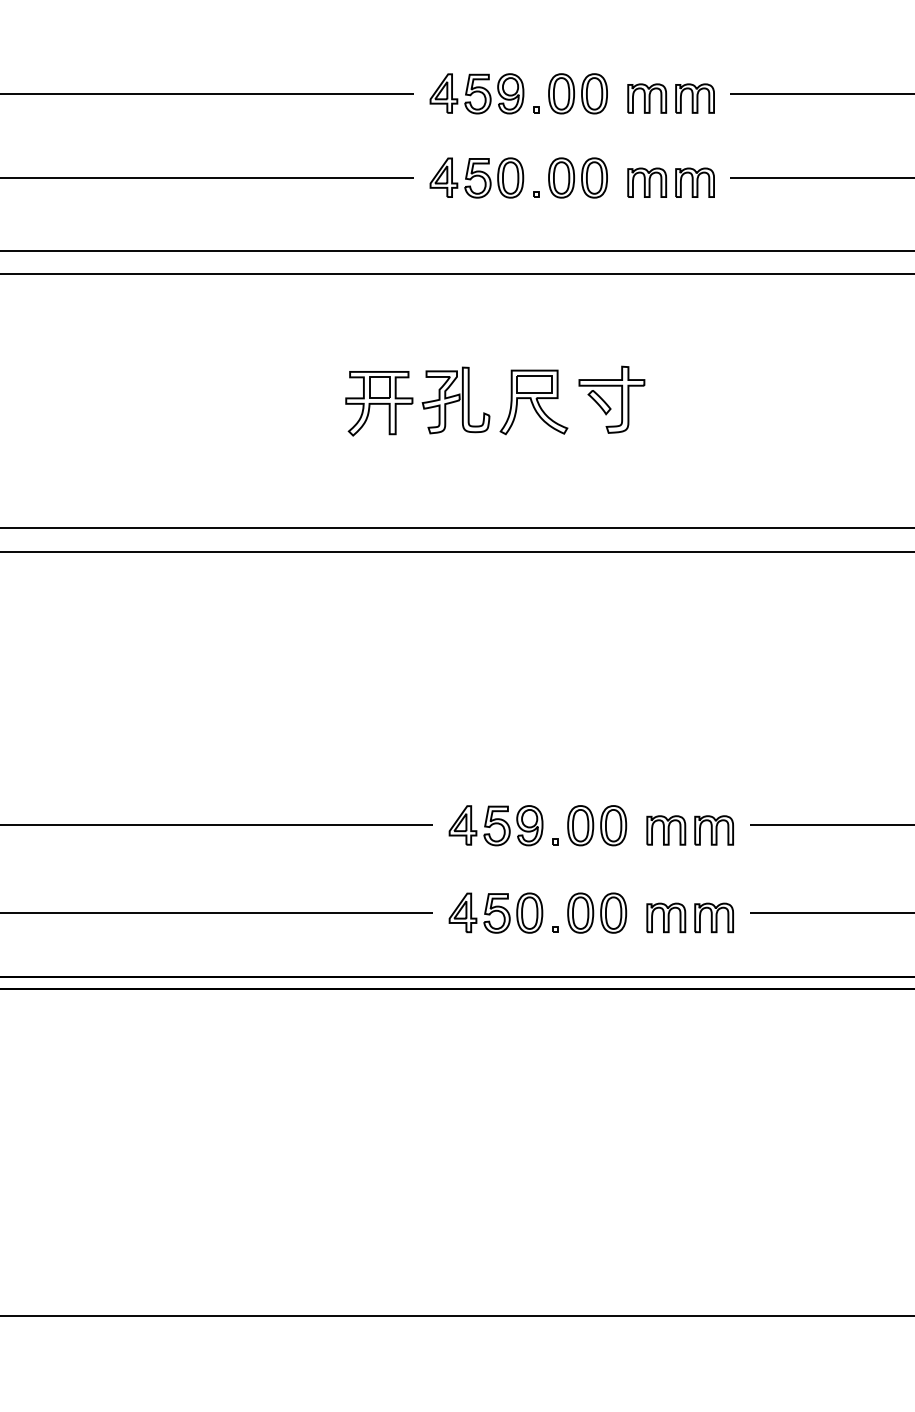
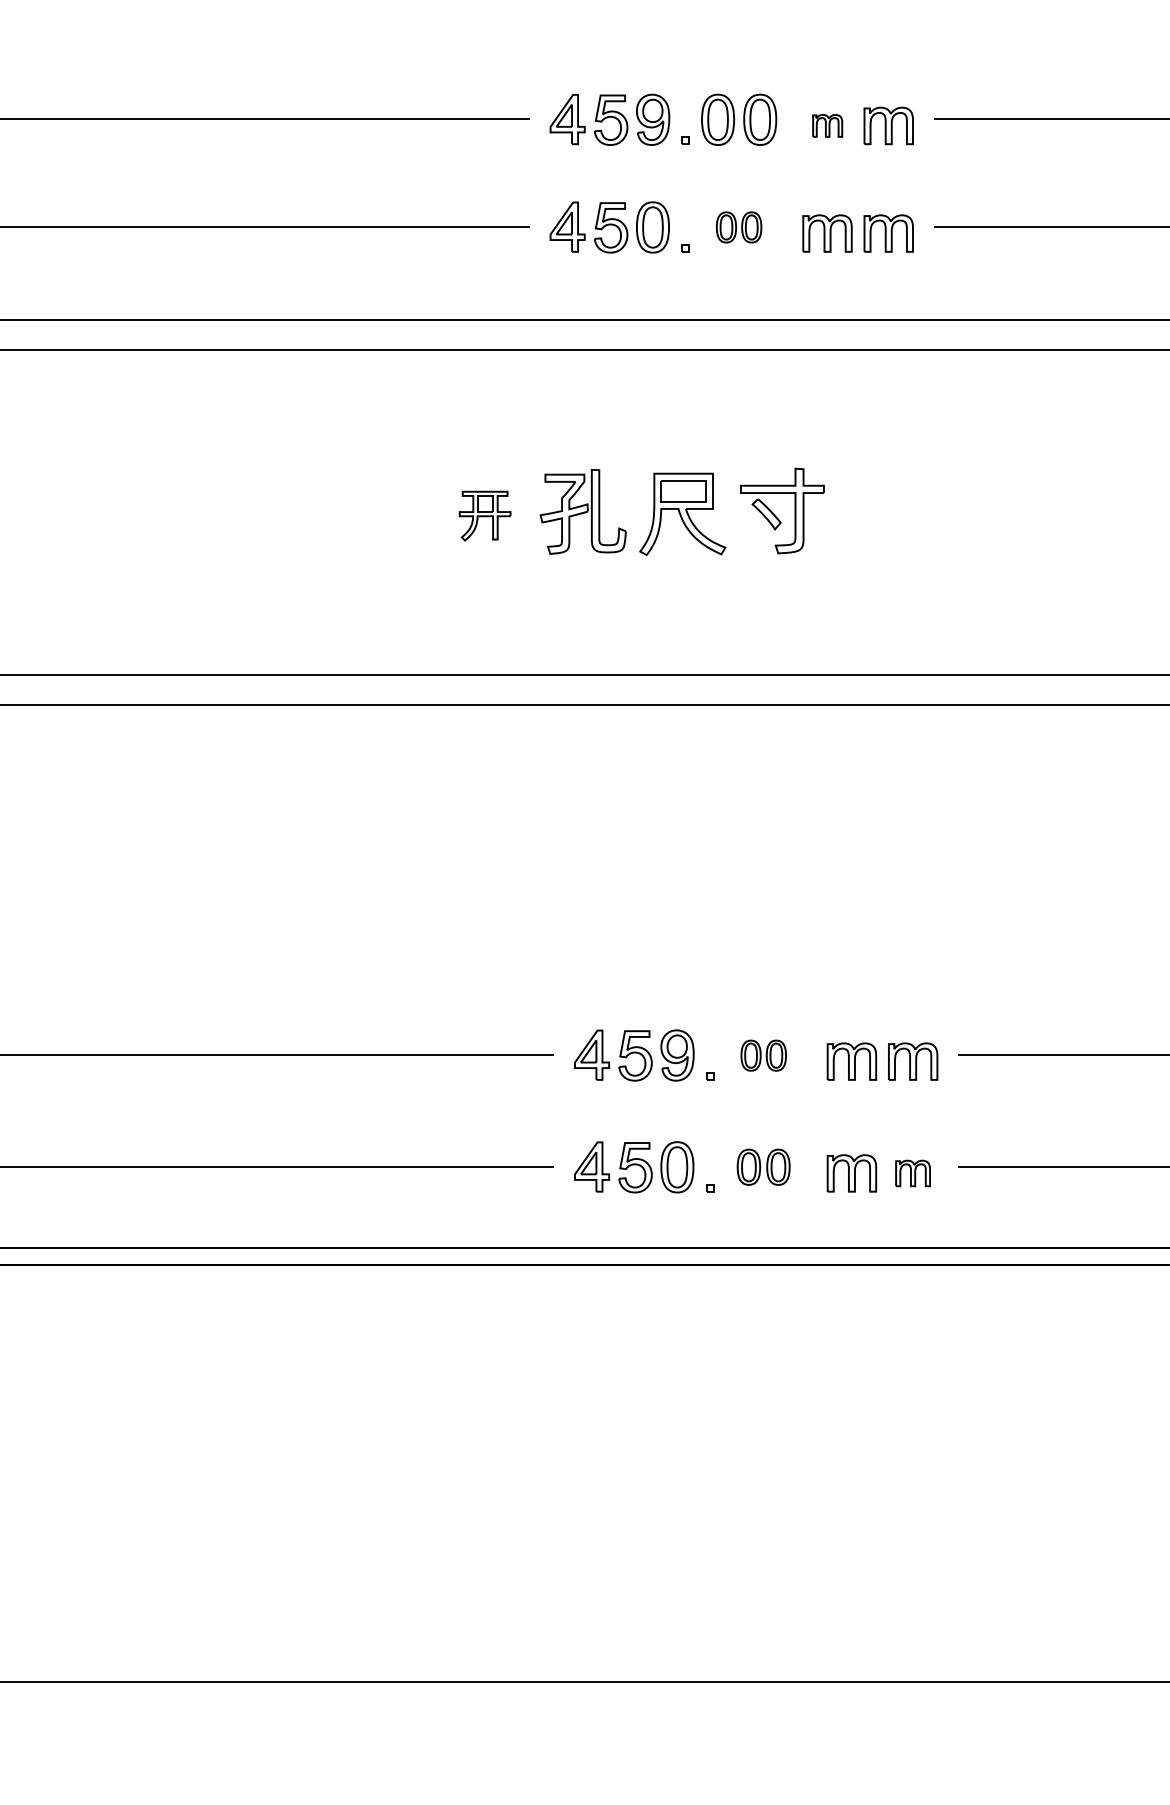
part: (647, 98) -> (827, 125), size x0.6
part: (577, 177) -> (738, 226), size x0.6
part: (379, 403) -> (485, 515), size x0.6
part: (597, 825) -> (763, 1055), size x0.6
part: (597, 912) -> (763, 1166), size x0.7
part: (713, 917) -> (912, 1172), size x0.7

